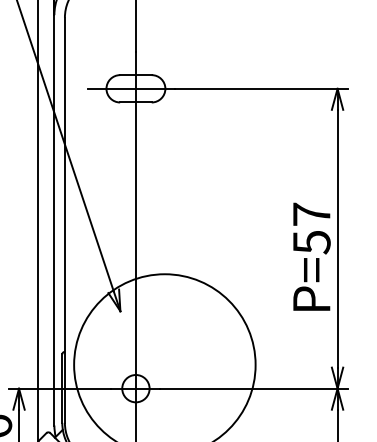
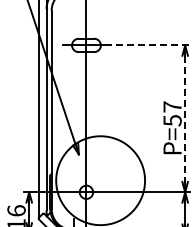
line: (260, 88) -> (147, 45), solid -> dashed
line: (338, 240) -> (185, 119), solid -> dashed

